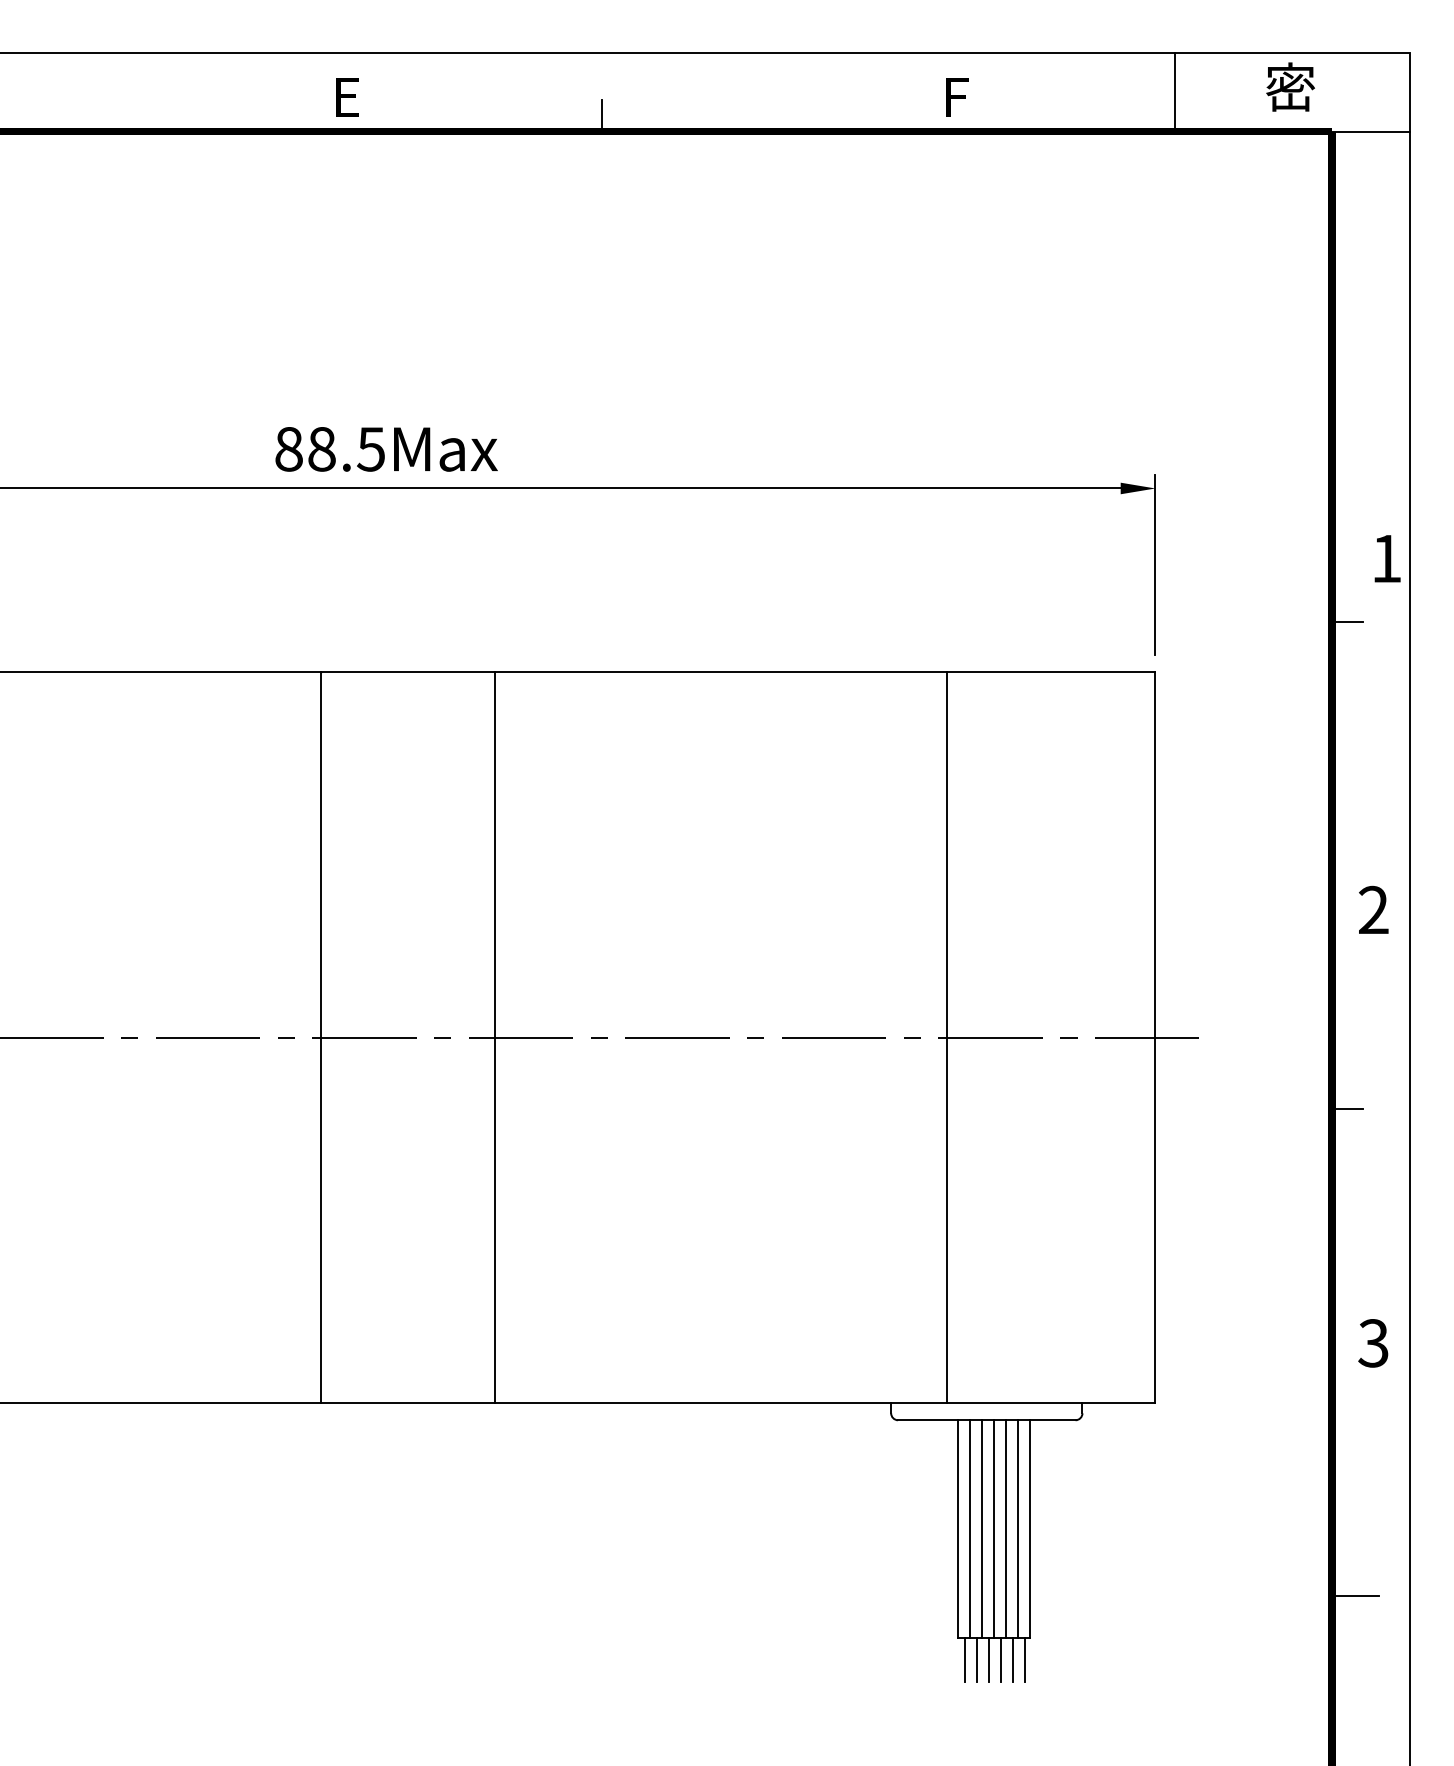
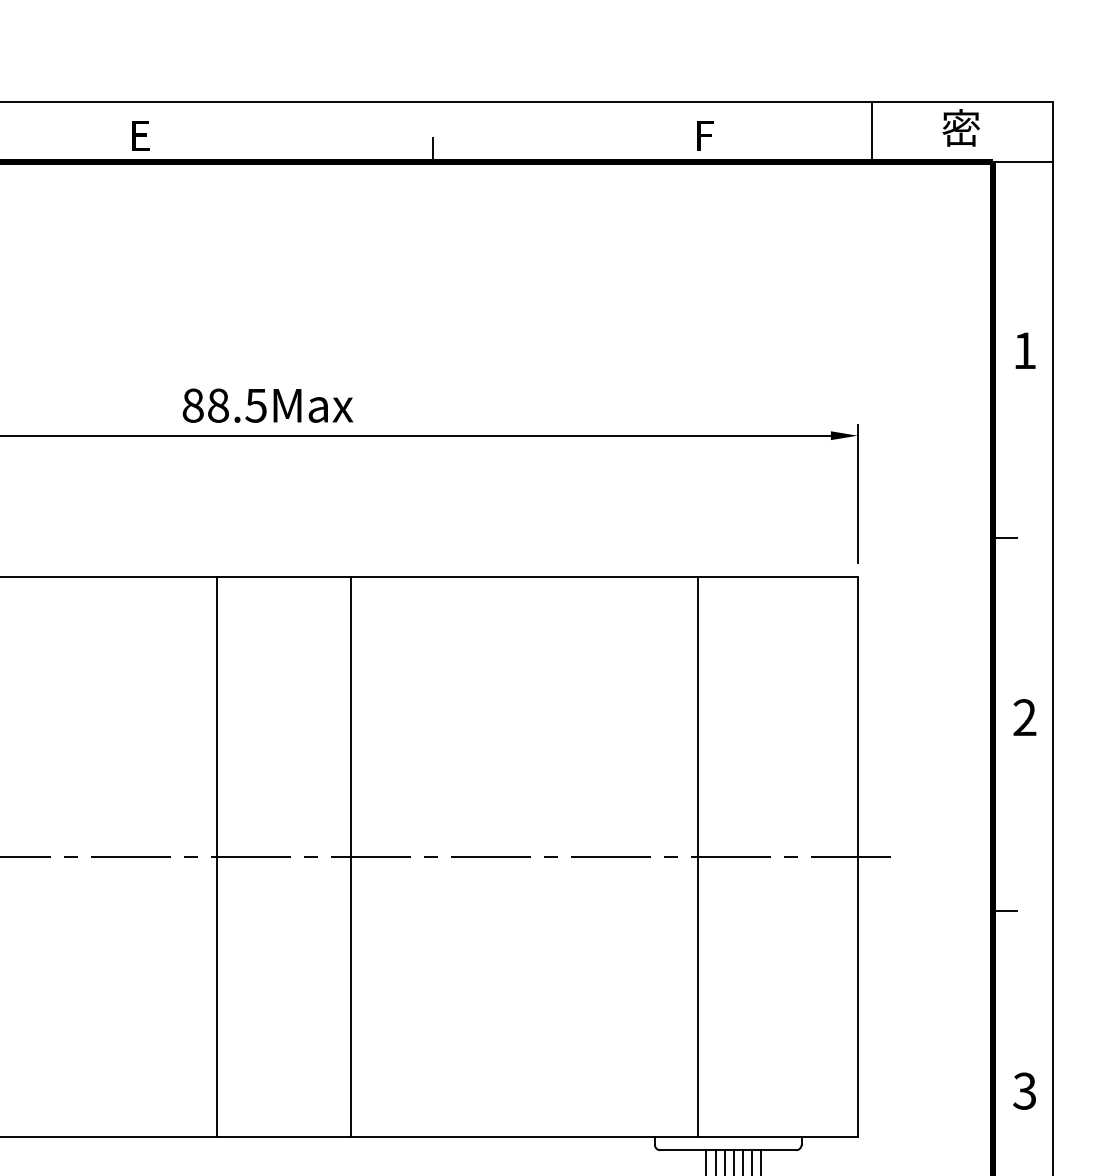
text: (347, 97) -> (140, 135), moved
text: (1387, 558) -> (1025, 350), moved
text: (1373, 909) -> (1024, 717), moved

